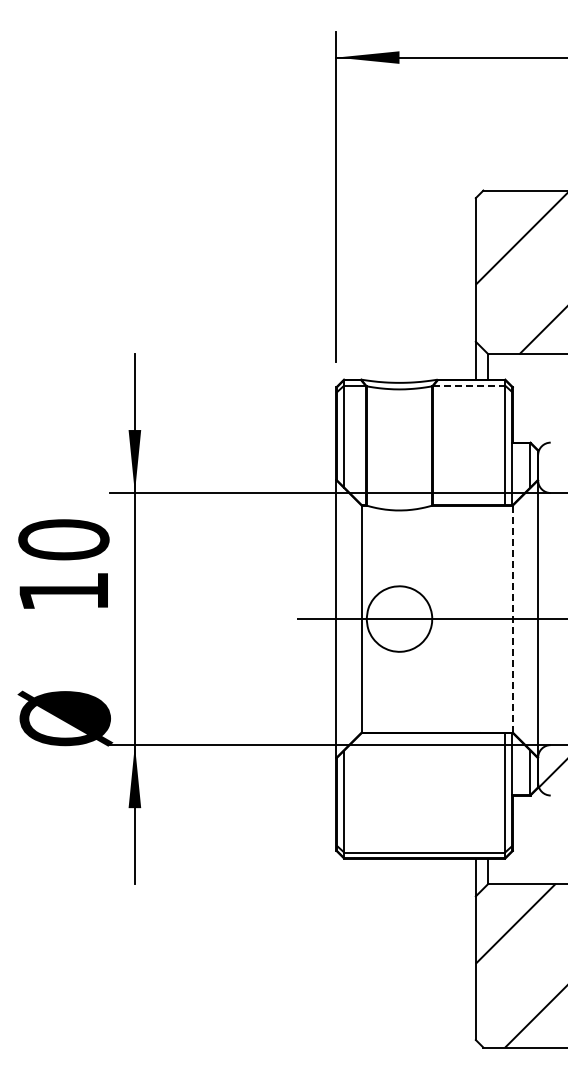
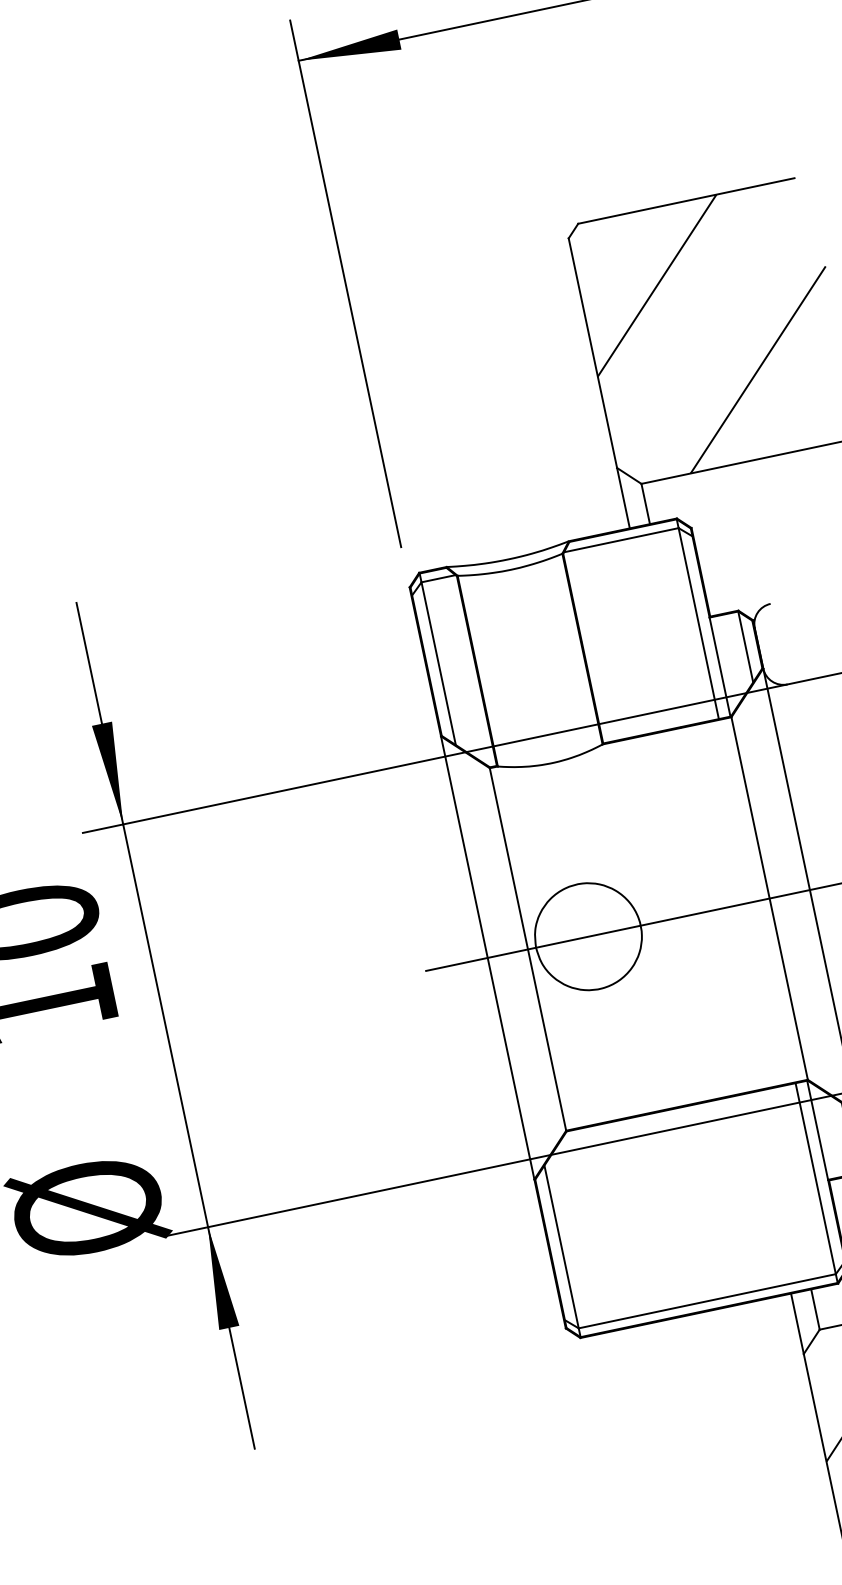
line: (469, 385) -> (621, 539), dashed -> solid
line: (512, 618) -> (768, 897), dashed -> solid

